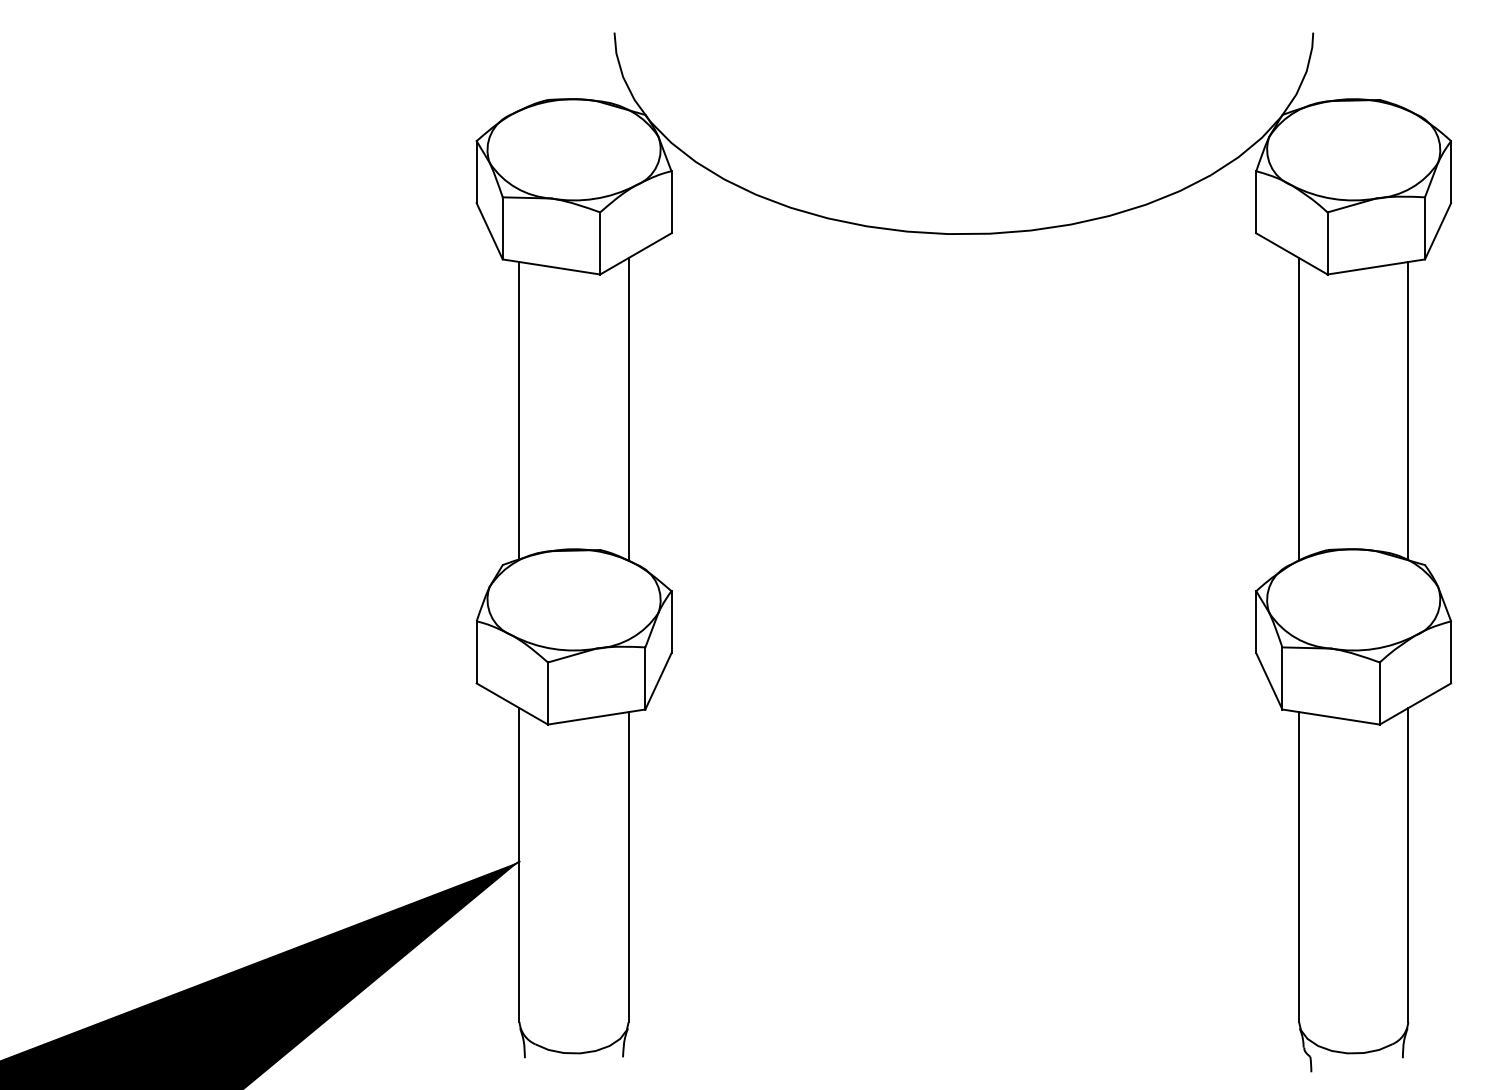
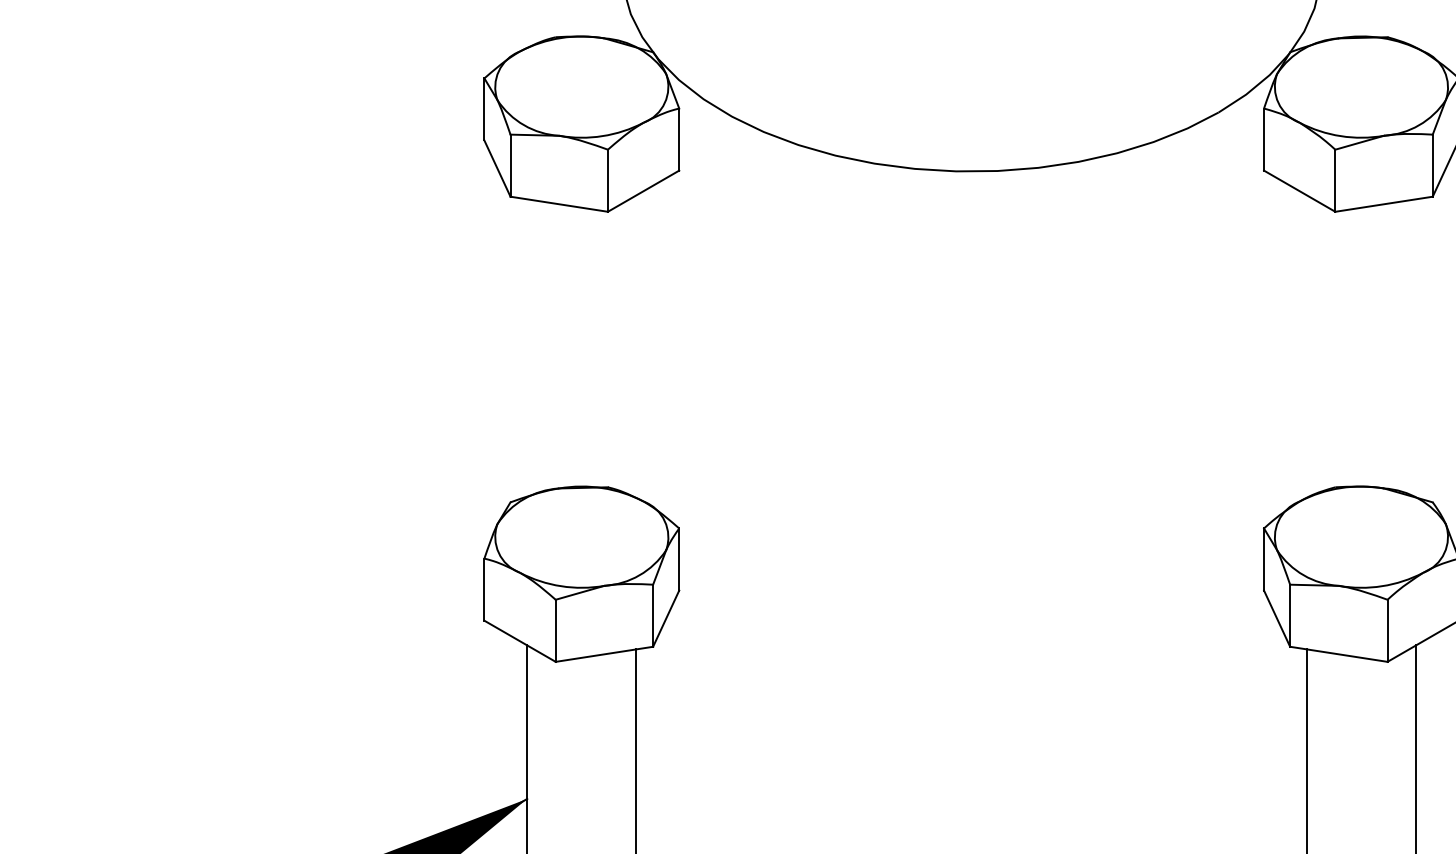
line: (628, 409) -> (636, 346), removed
line: (1299, 409) -> (1307, 346), removed
line: (519, 411) -> (527, 348), removed
line: (1408, 411) -> (1416, 348), removed

